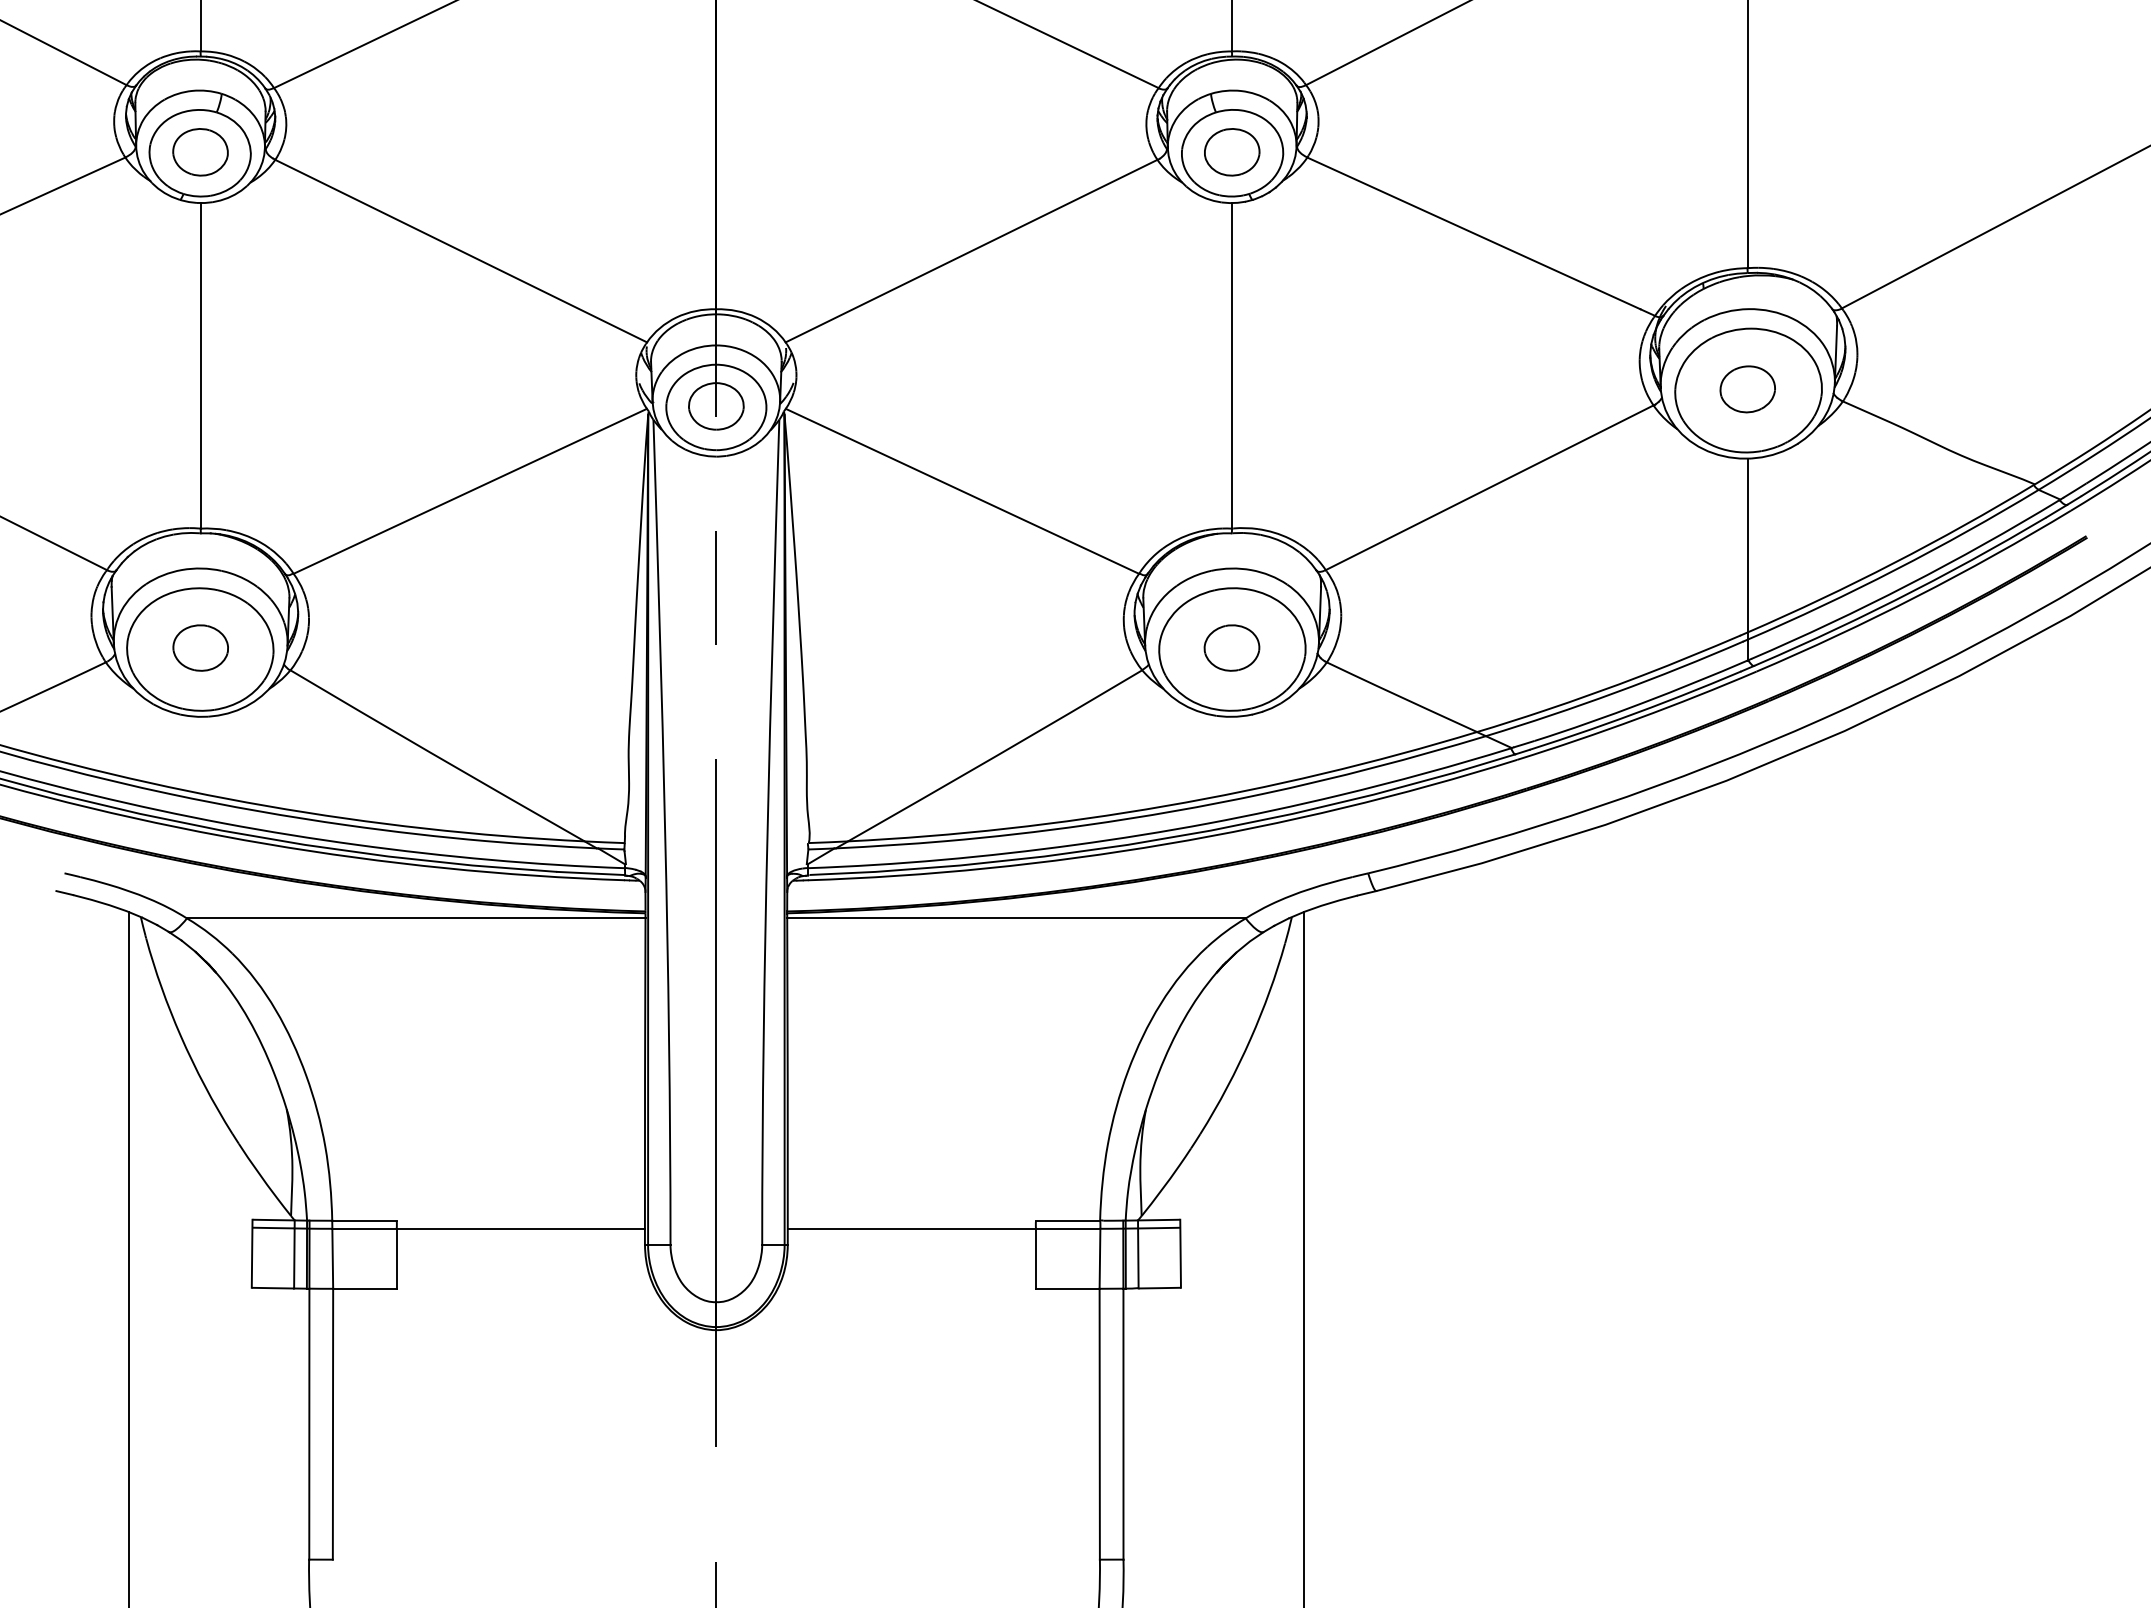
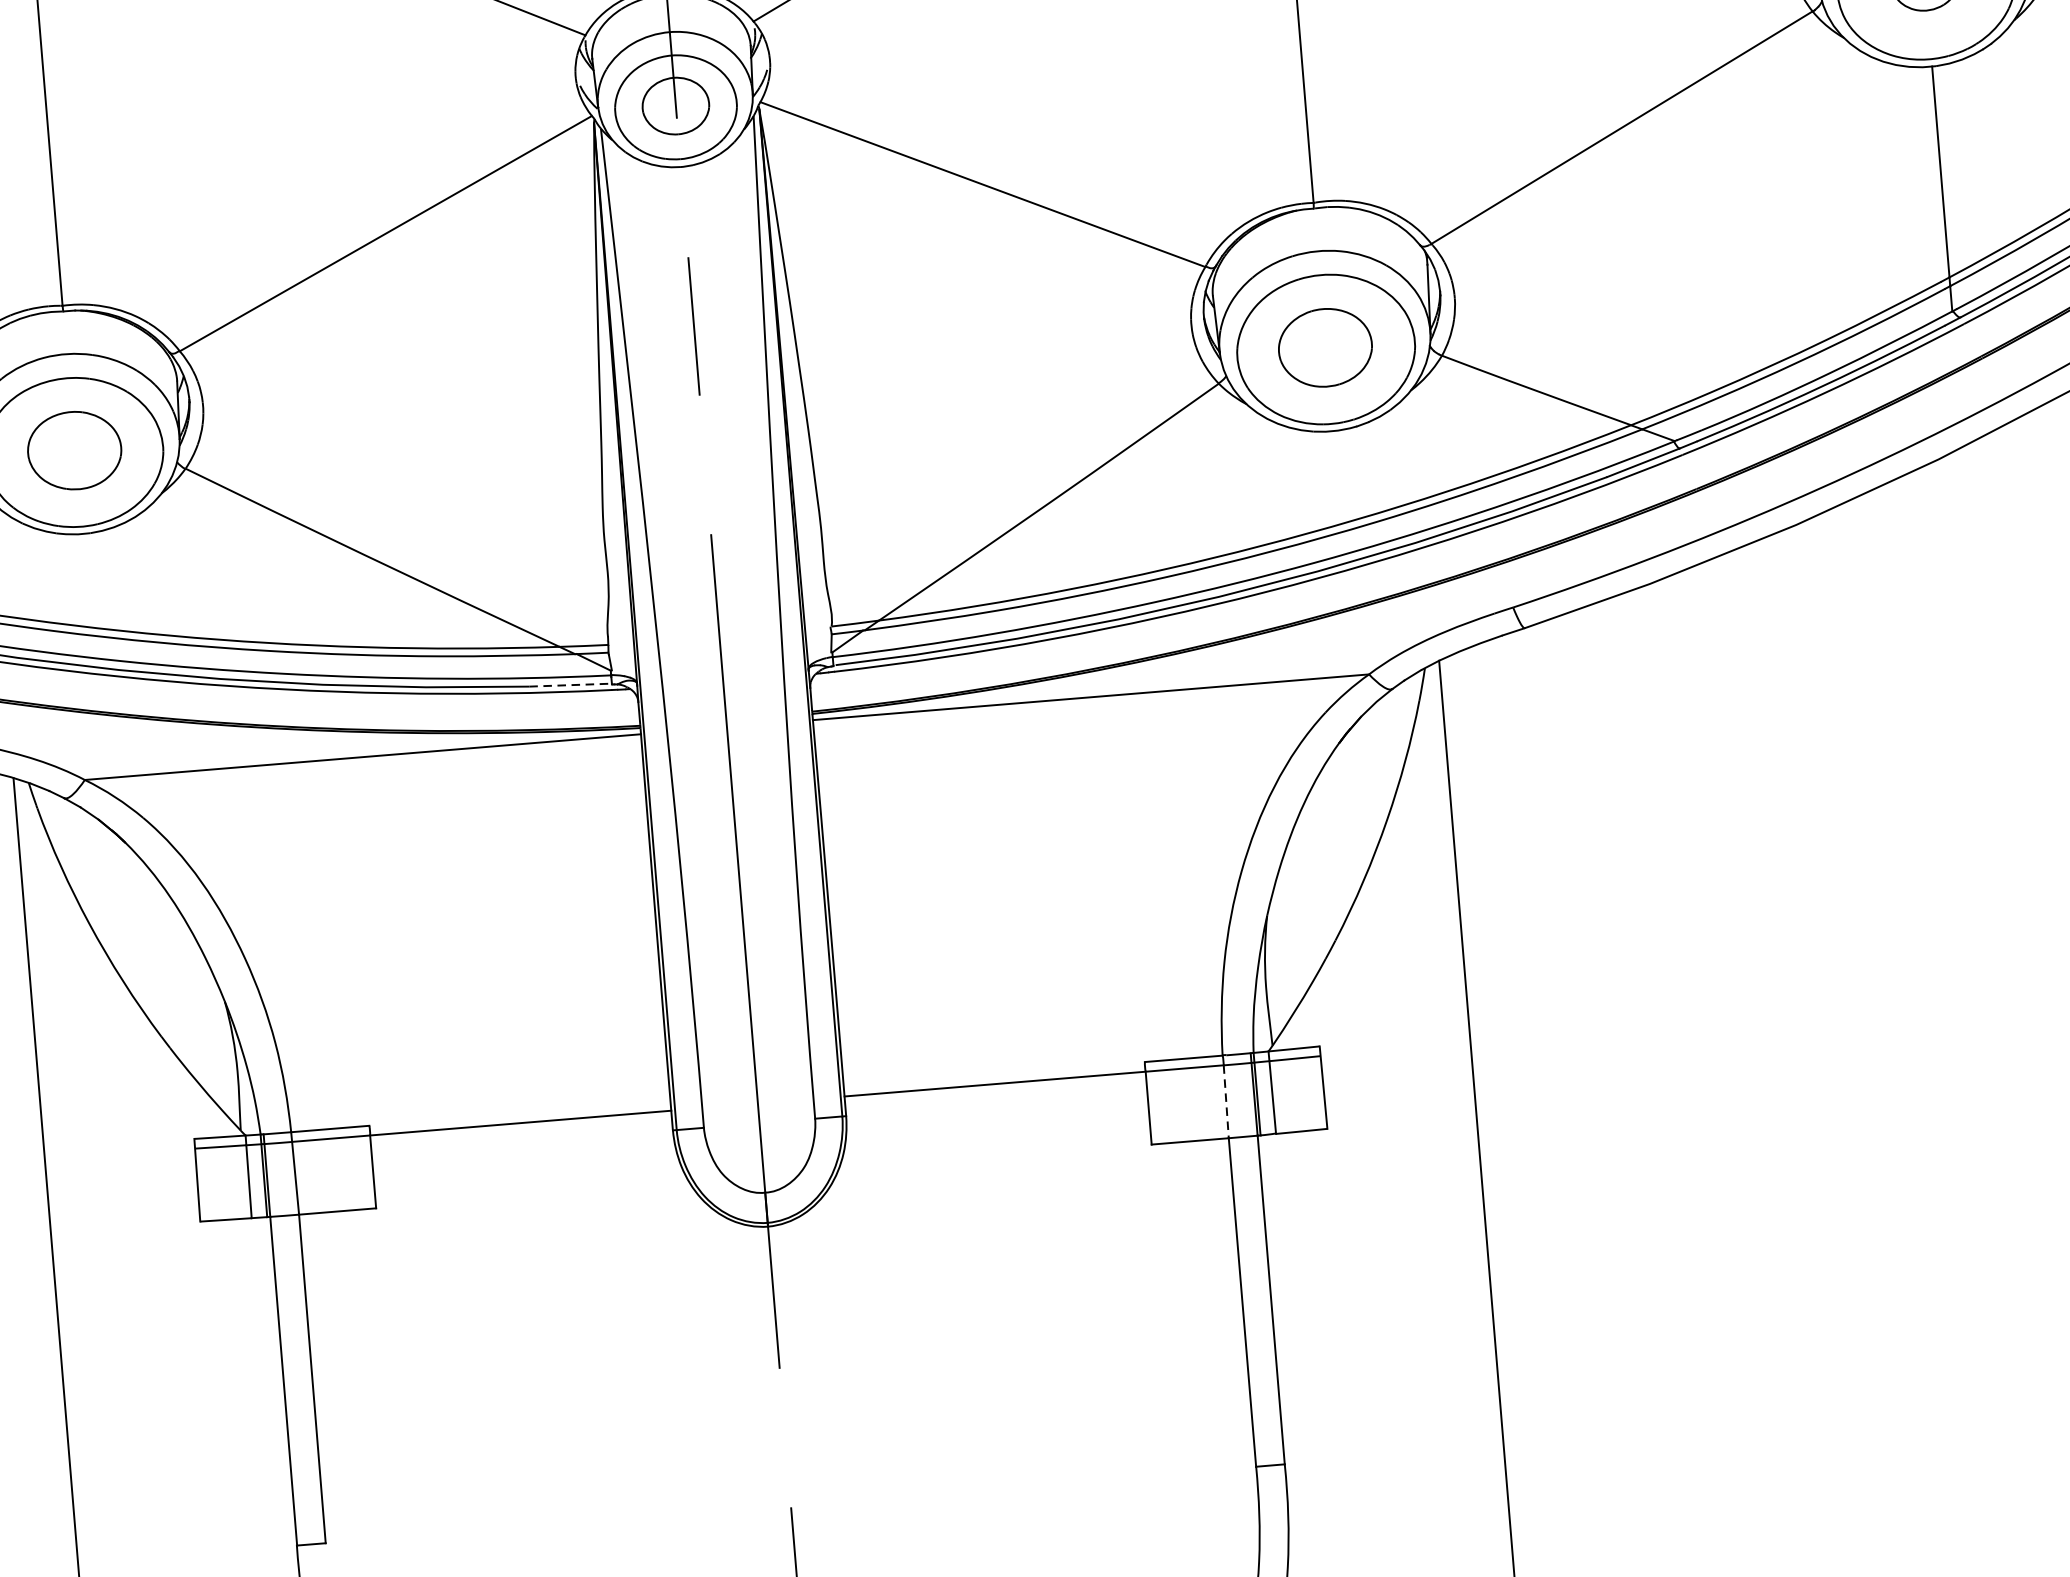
part: (200, 647) -> (74, 449), size x1.4
part: (1231, 647) -> (1324, 347), size x1.4
line: (591, 873) -> (571, 685), solid -> dashed
line: (1099, 1259) -> (1225, 1102), solid -> dashed

